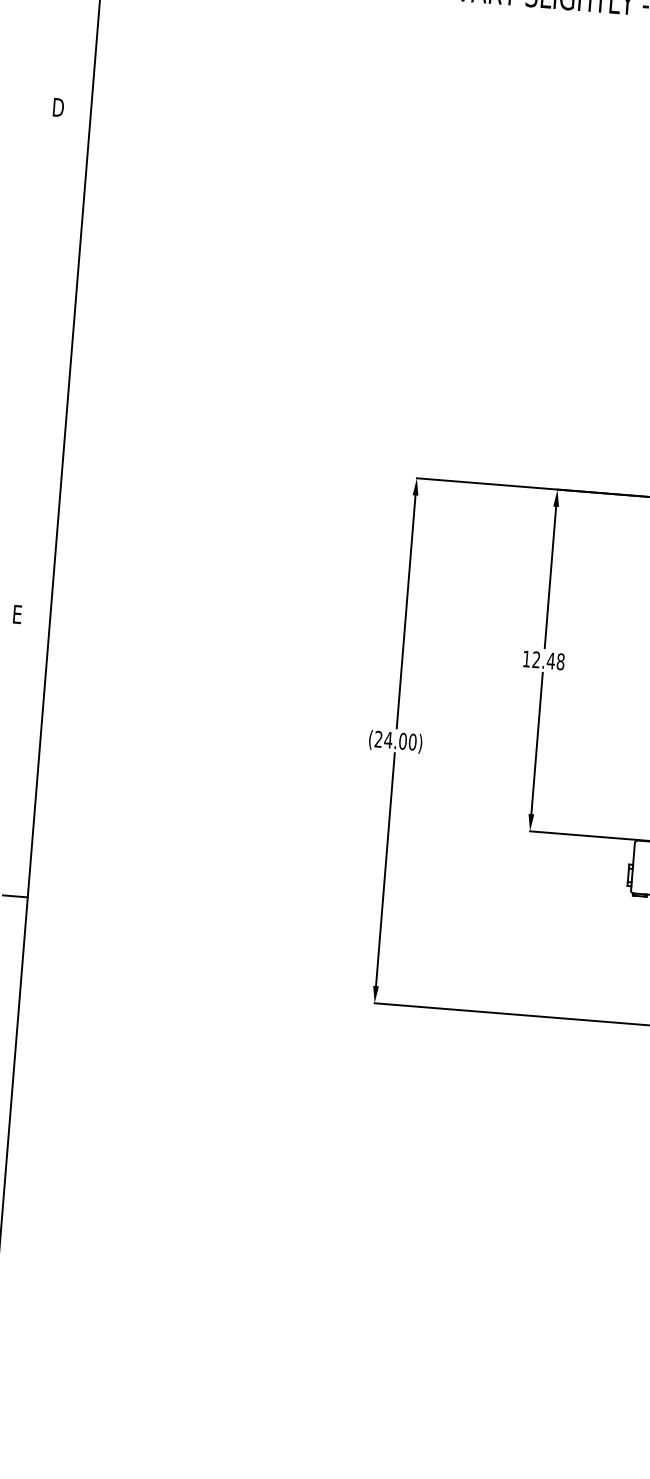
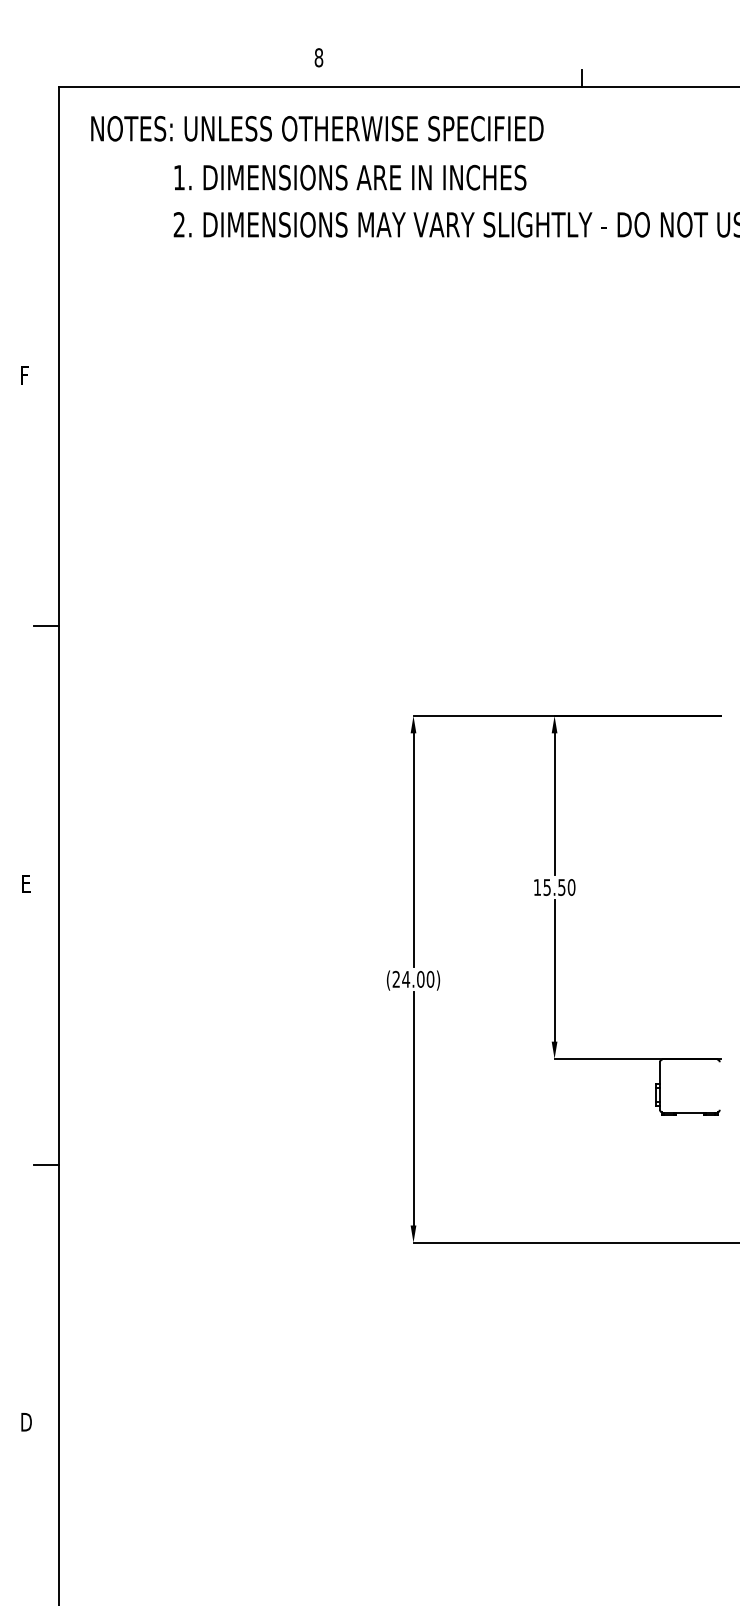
text: (58, 107) -> (26, 375), D -> F
line: (58, 358) -> (46, 625), added
text: (548, 660) -> (559, 887), 12.48 -> 15.50

